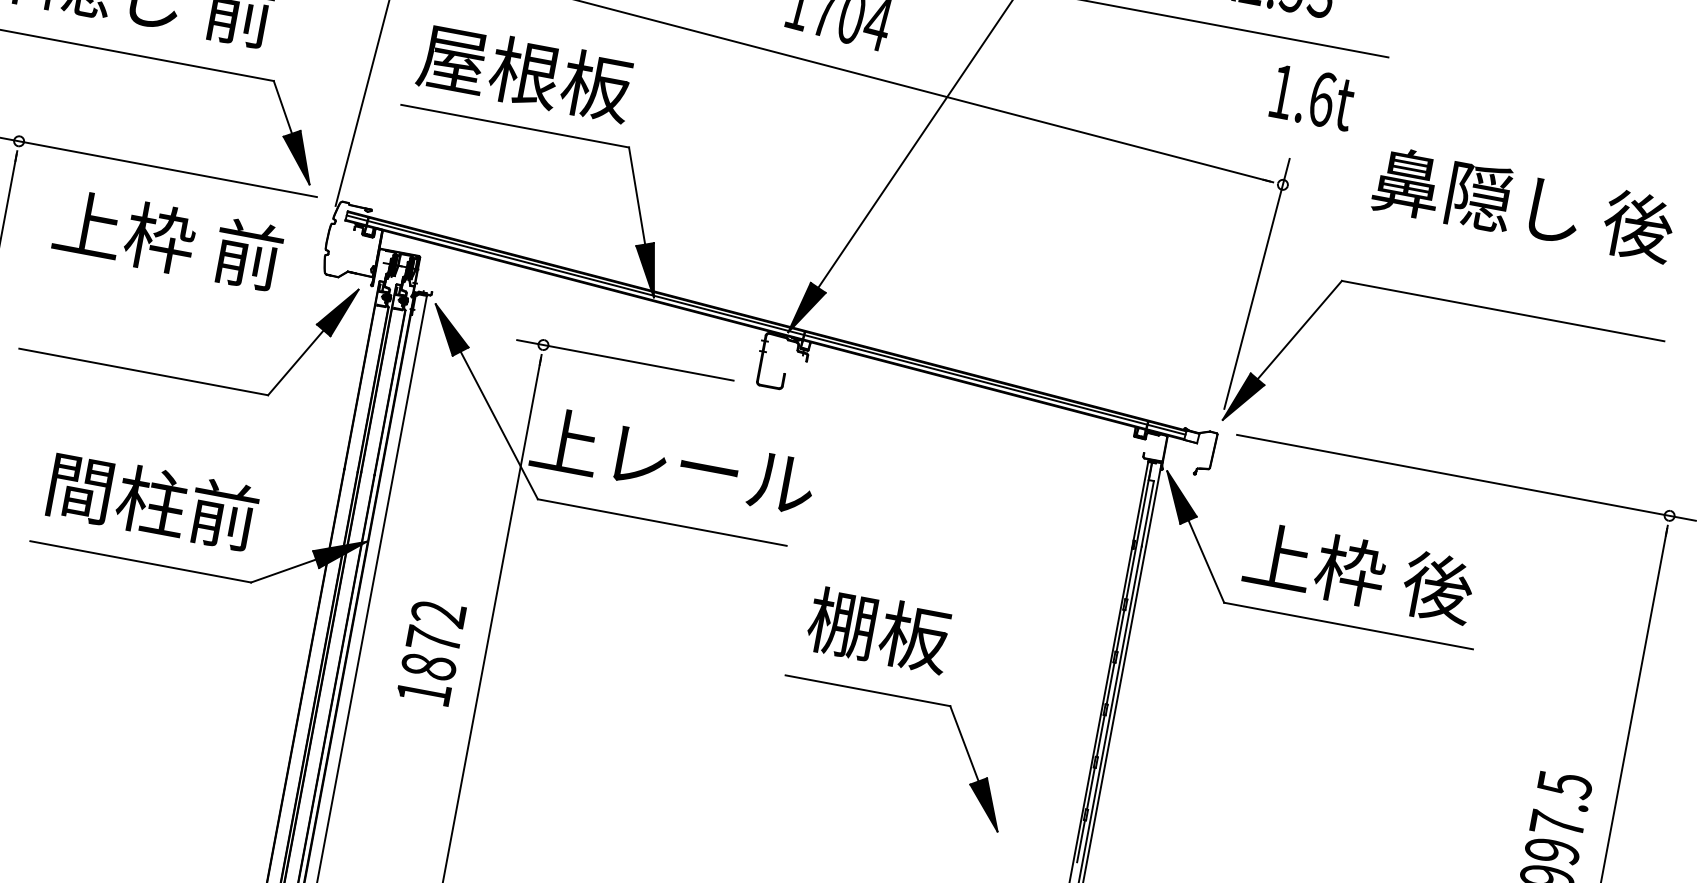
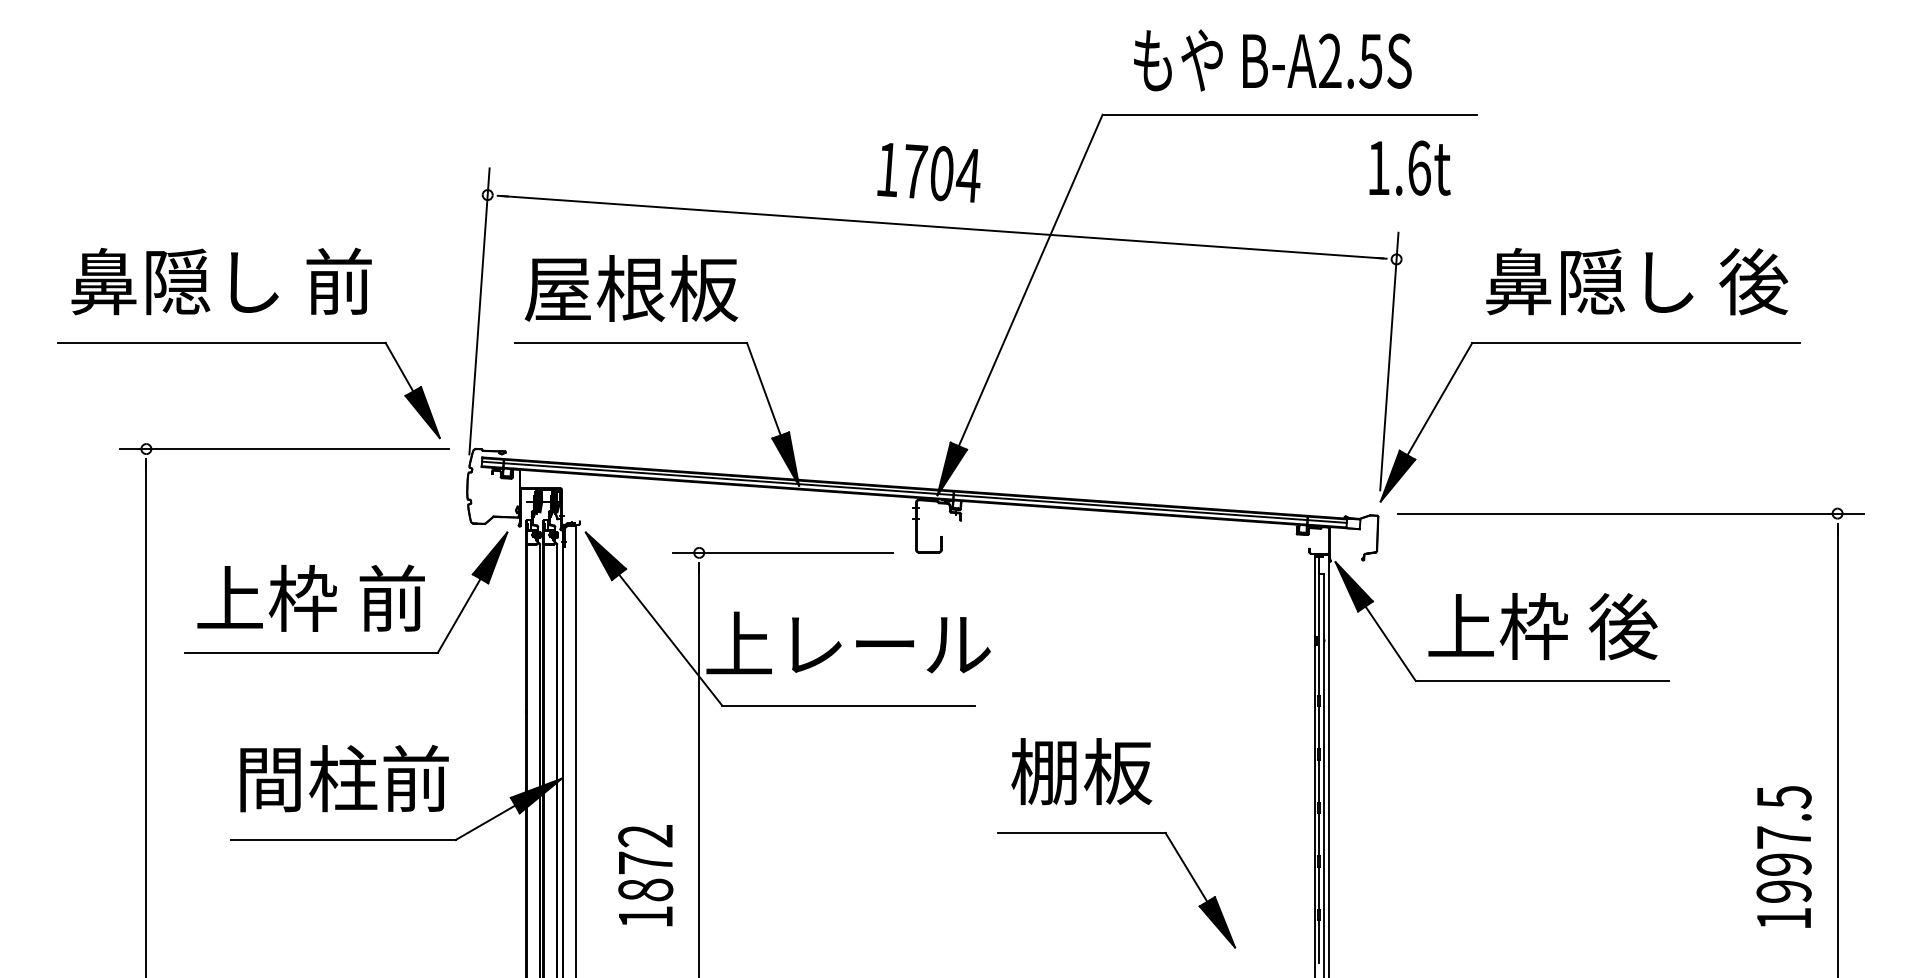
text: (1524, 204) -> (1637, 281), moved
text: (167, 238) -> (310, 597), moved

